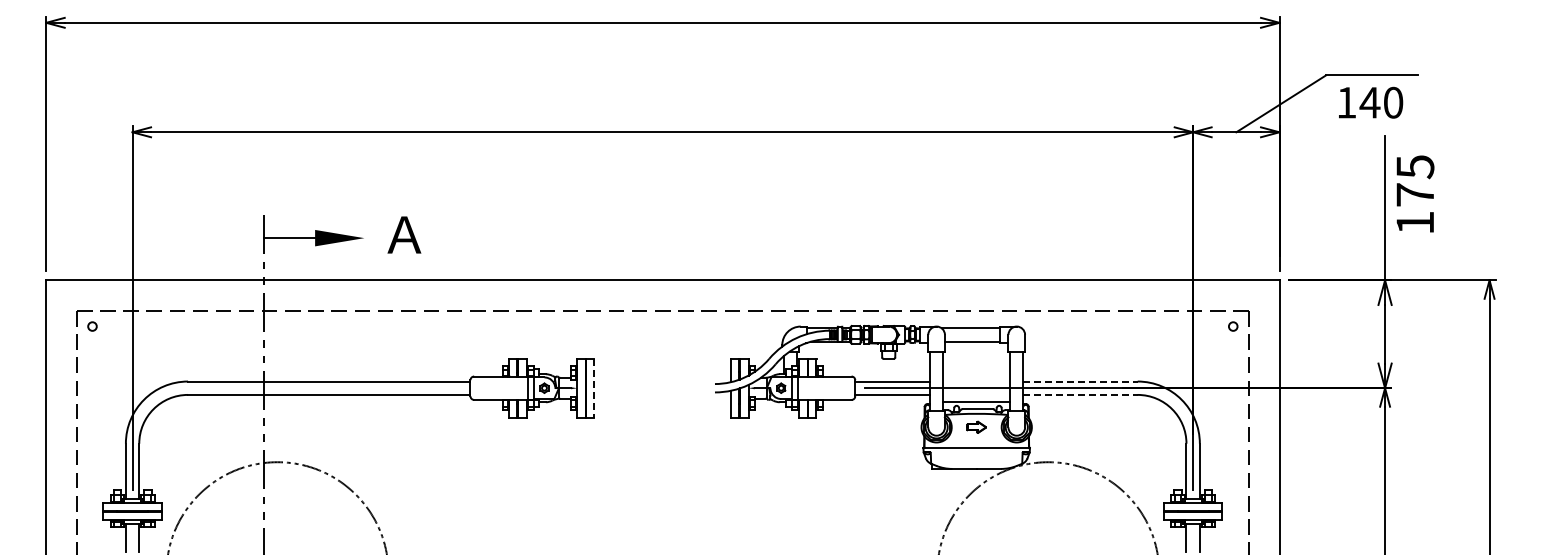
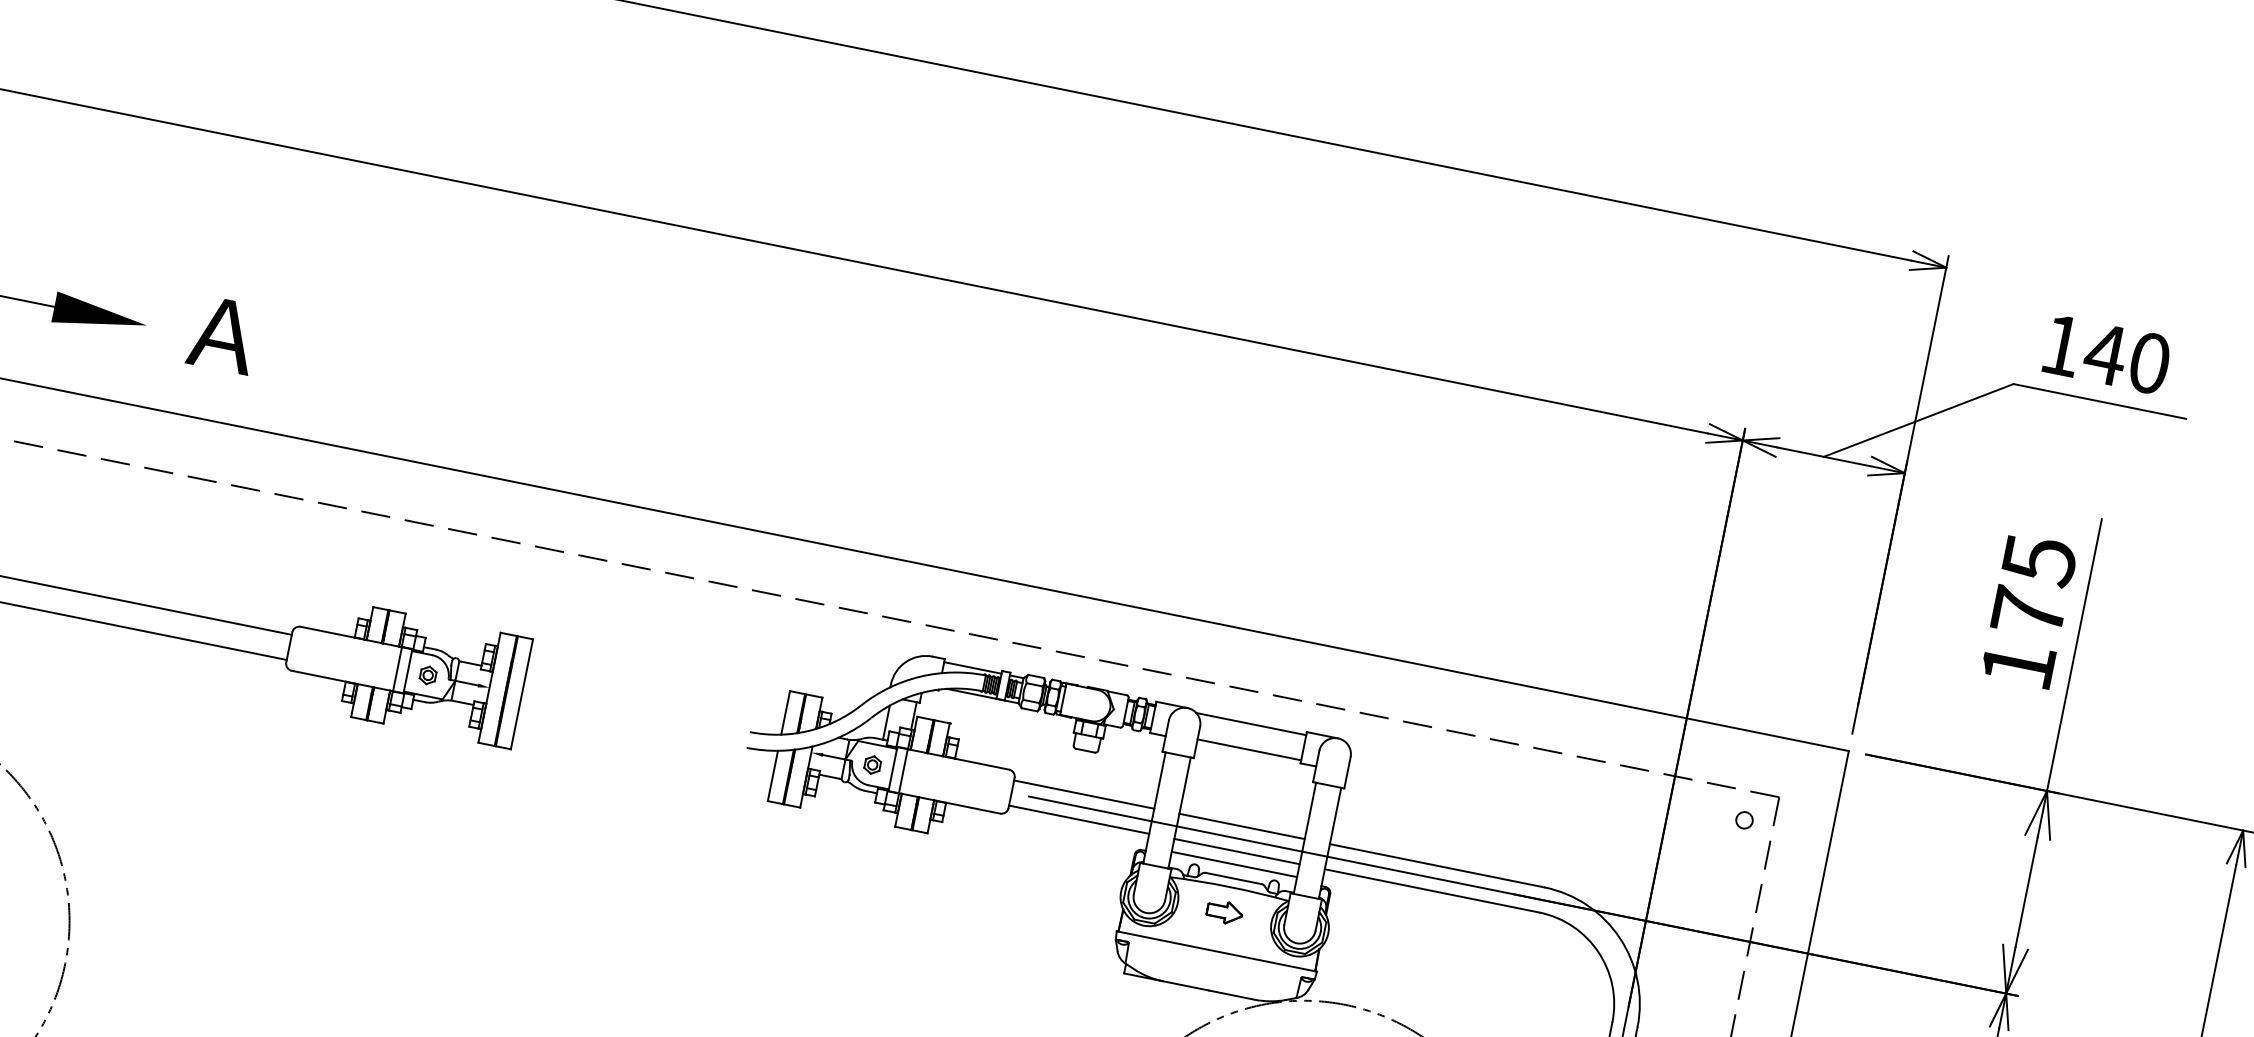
text: (1371, 102) -> (2108, 354), moved
text: (1415, 193) -> (2029, 610), moved
line: (976, 381) -> (1241, 826), added
line: (1081, 381) -> (1438, 866), dashed -> solid
line: (594, 388) -> (521, 694), dashed -> solid
line: (976, 394) -> (1236, 850), added
line: (1081, 394) -> (1433, 890), dashed -> solid

